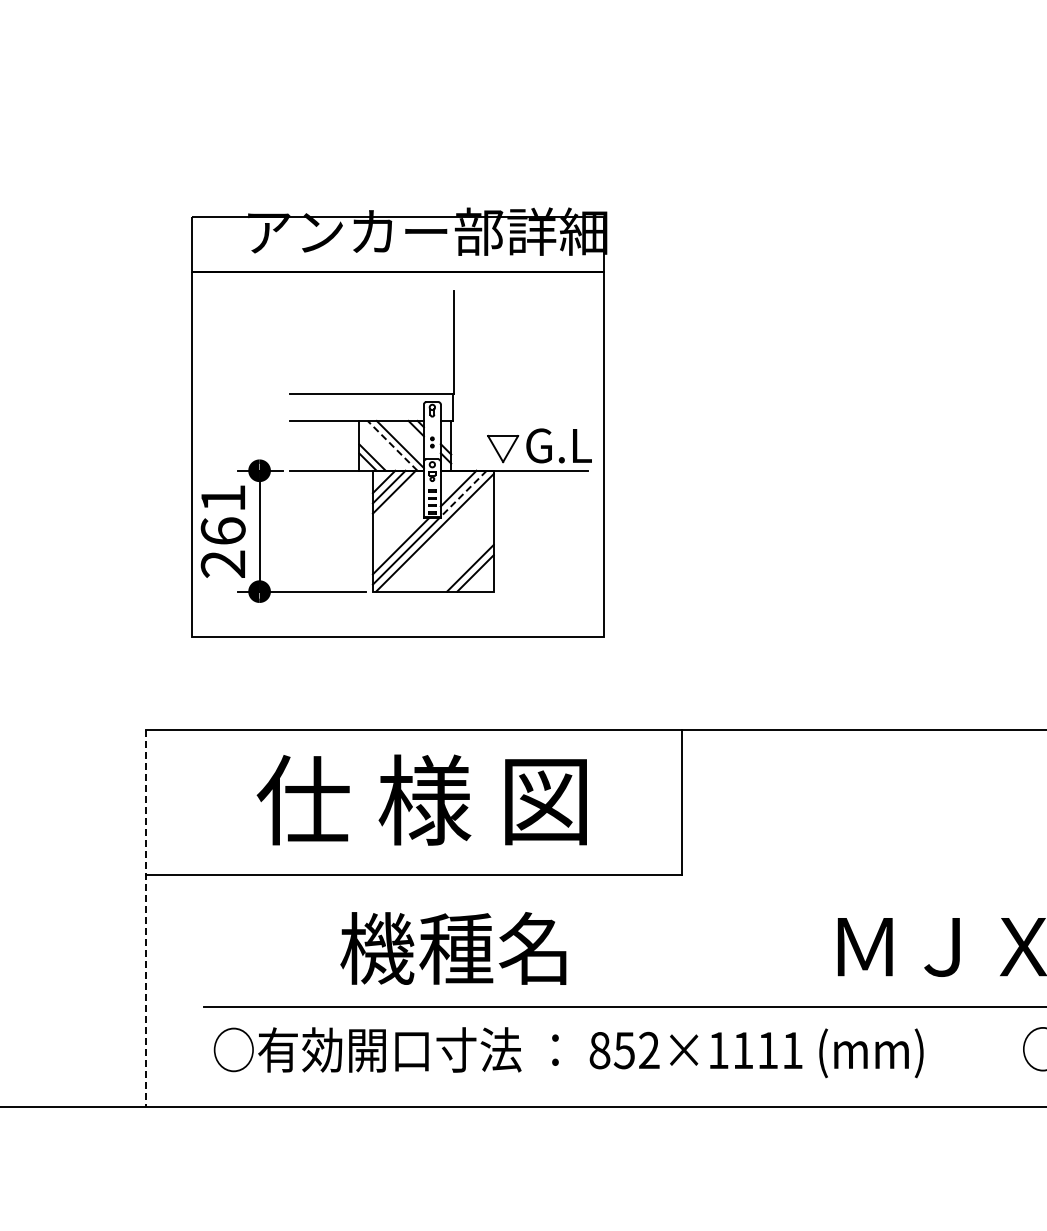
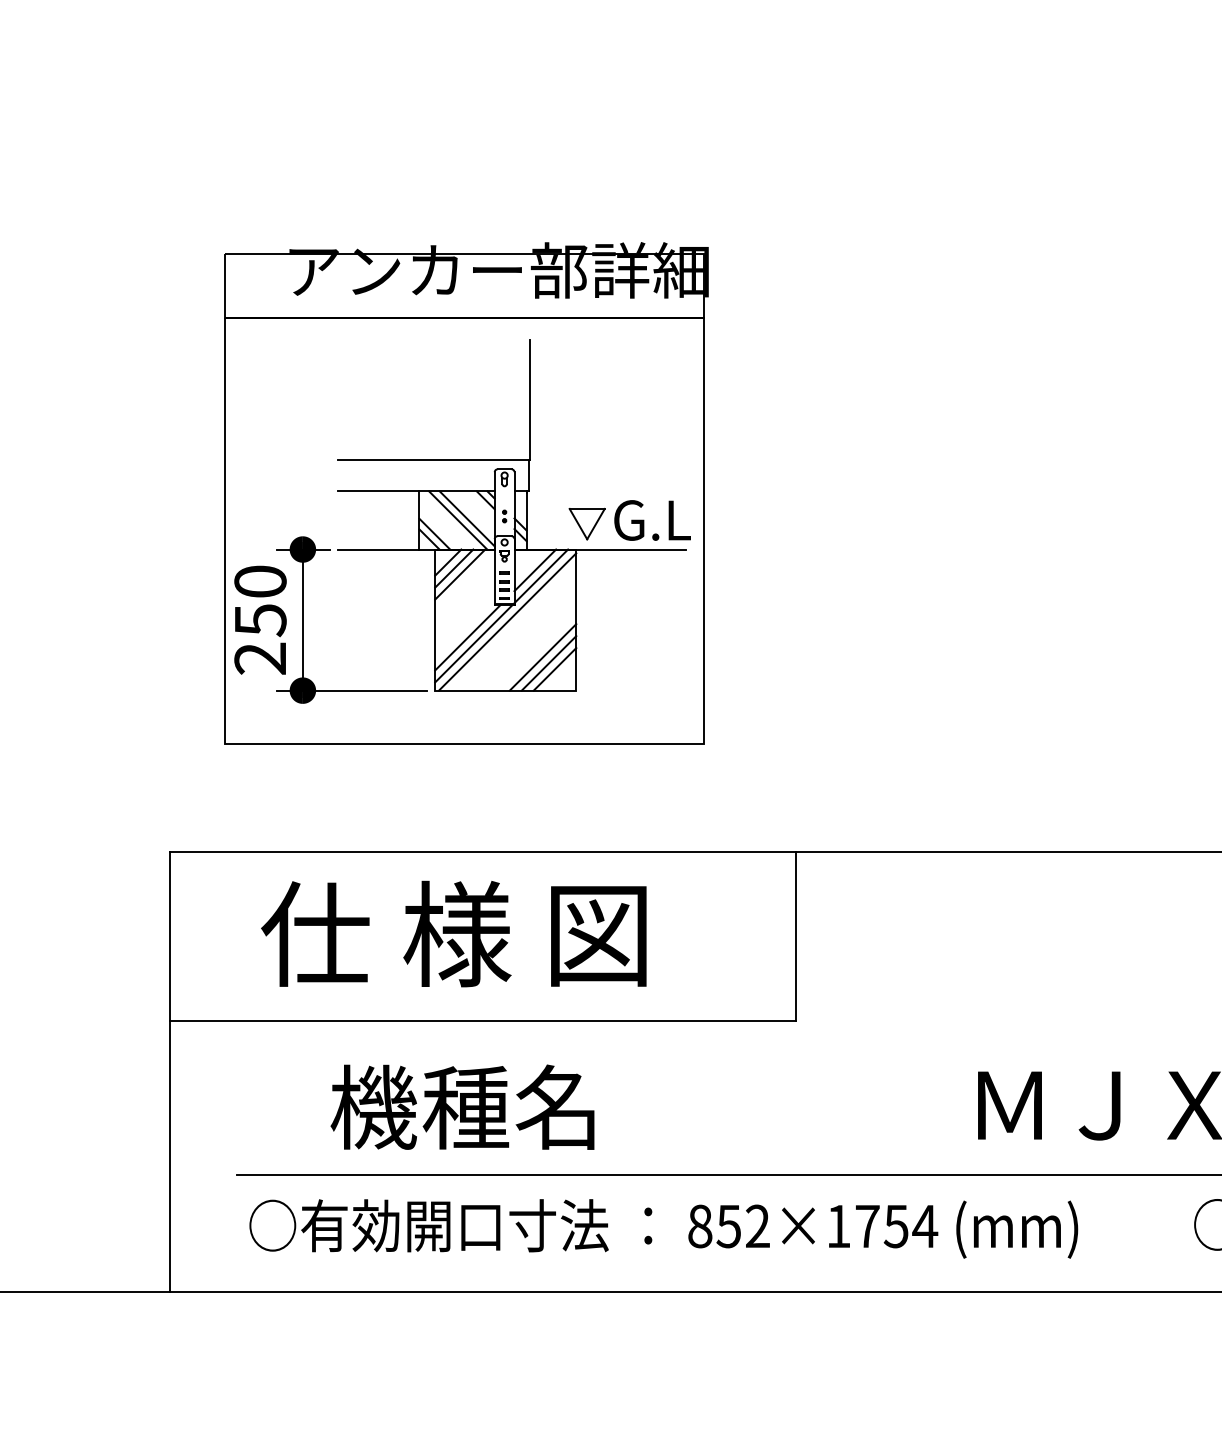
line: (392, 445) -> (458, 520), dashed -> solid
line: (463, 494) -> (540, 577), dashed -> solid
text: (222, 514) -> (259, 600), 261 -> 250
line: (464, 562) -> (542, 656), added
text: (421, 799) -> (453, 933), moved
line: (145, 918) -> (169, 1072), dashed -> solid
text: (453, 948) -> (462, 1107), moved
text: (768, 1050) -> (897, 1226), 852×1111 -> 852×1754

